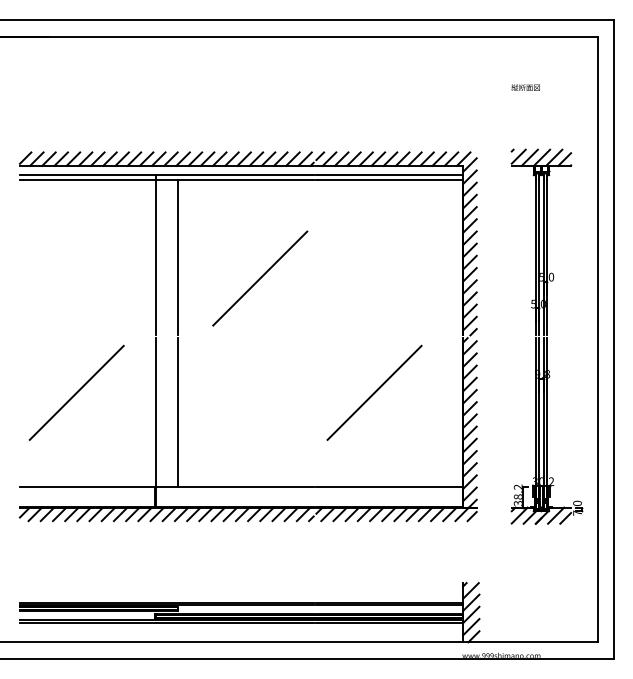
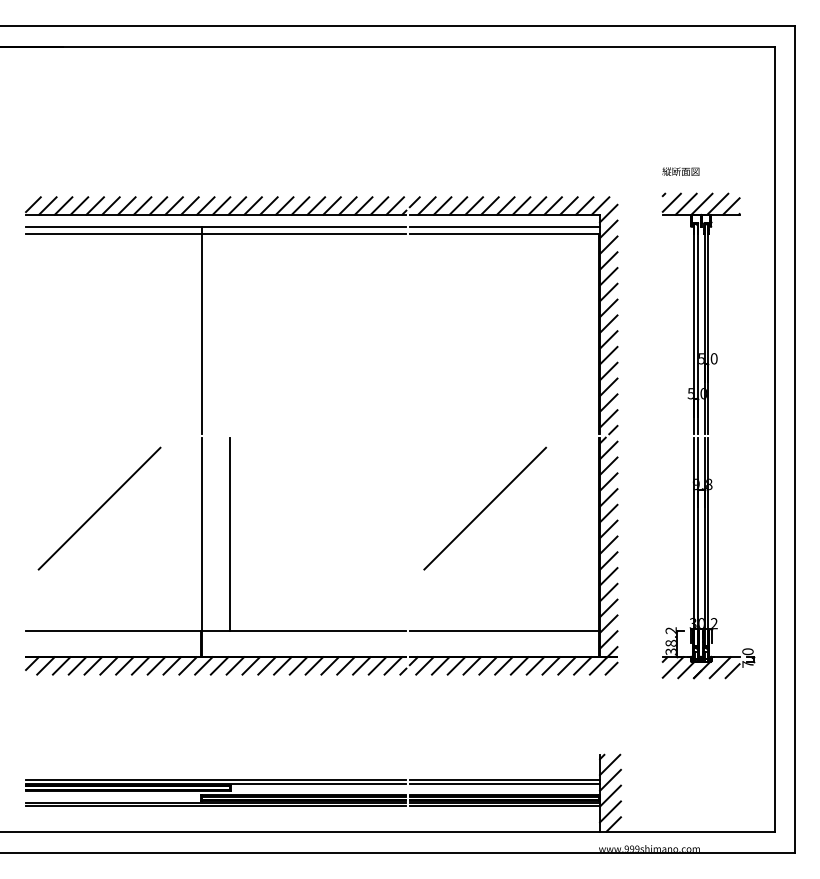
text: (525, 87) -> (680, 171), moved
line: (177, 257) -> (230, 333), removed
line: (260, 278) -> (337, 360), removed

